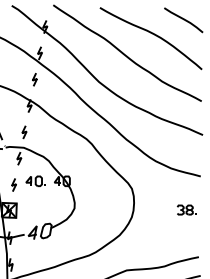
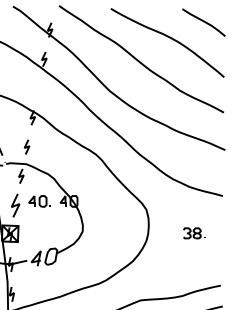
part: (34, 79) -> (38, 88), removed
part: (13, 184) -> (14, 204), size x1.6
part: (186, 209) -> (193, 232), moved

